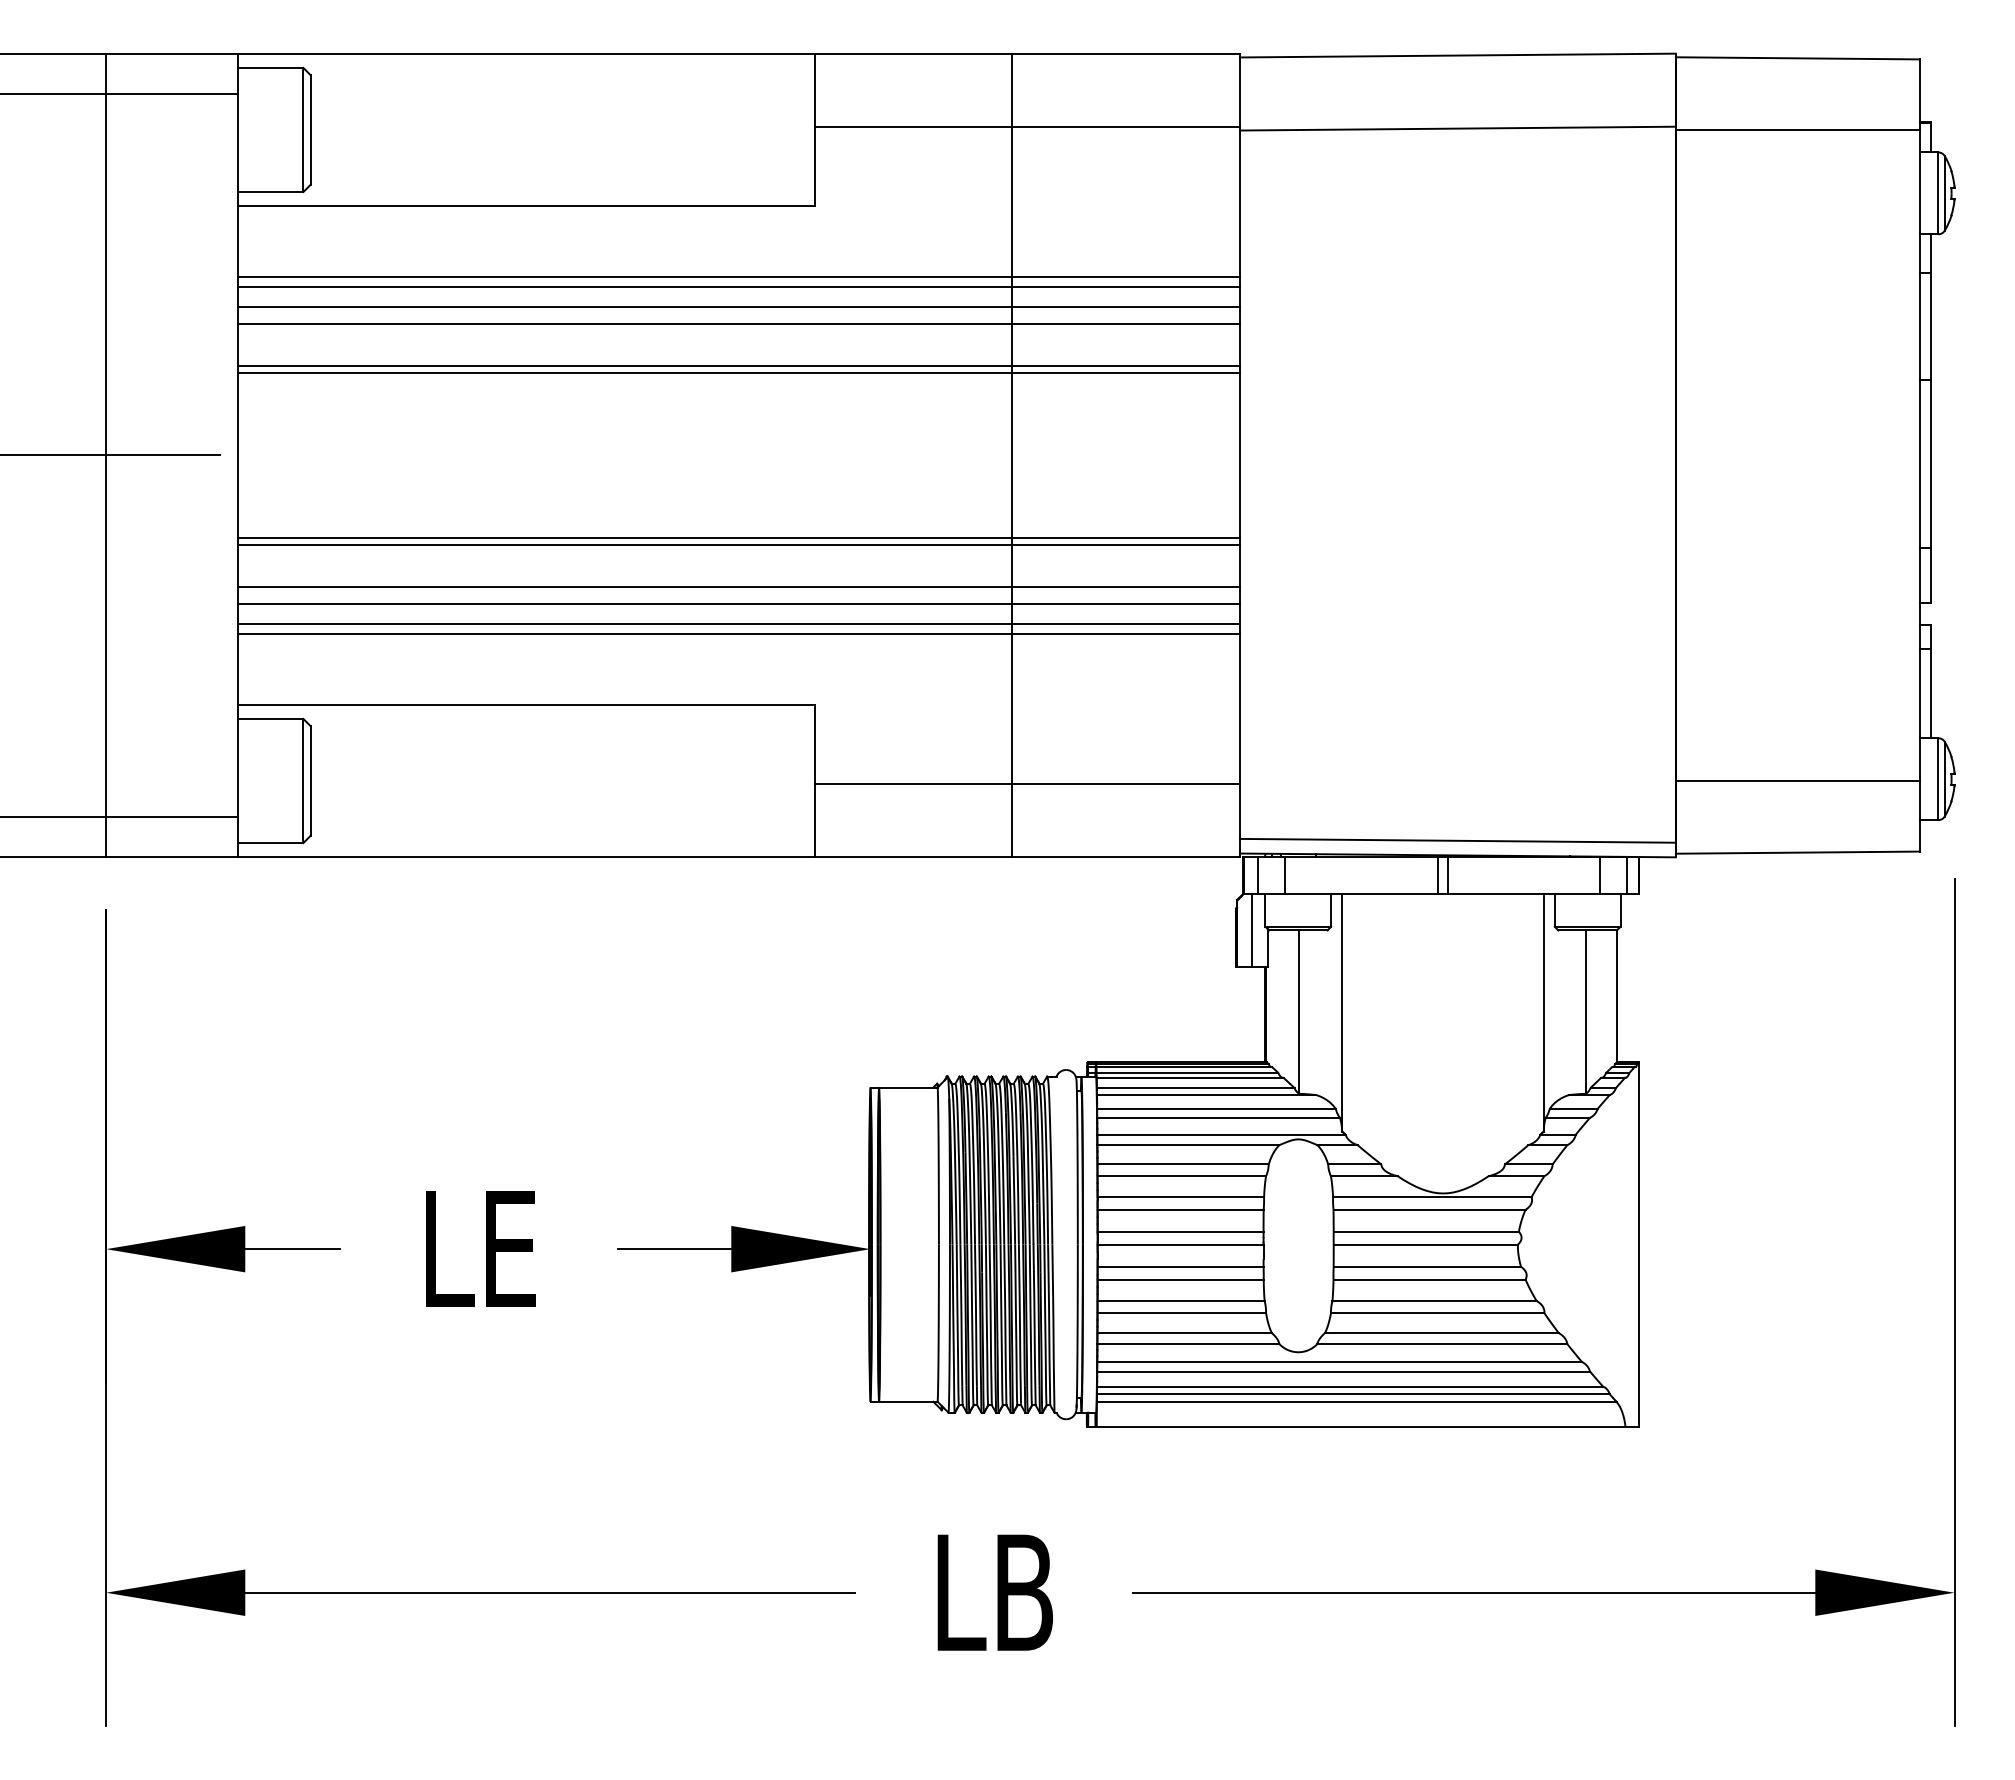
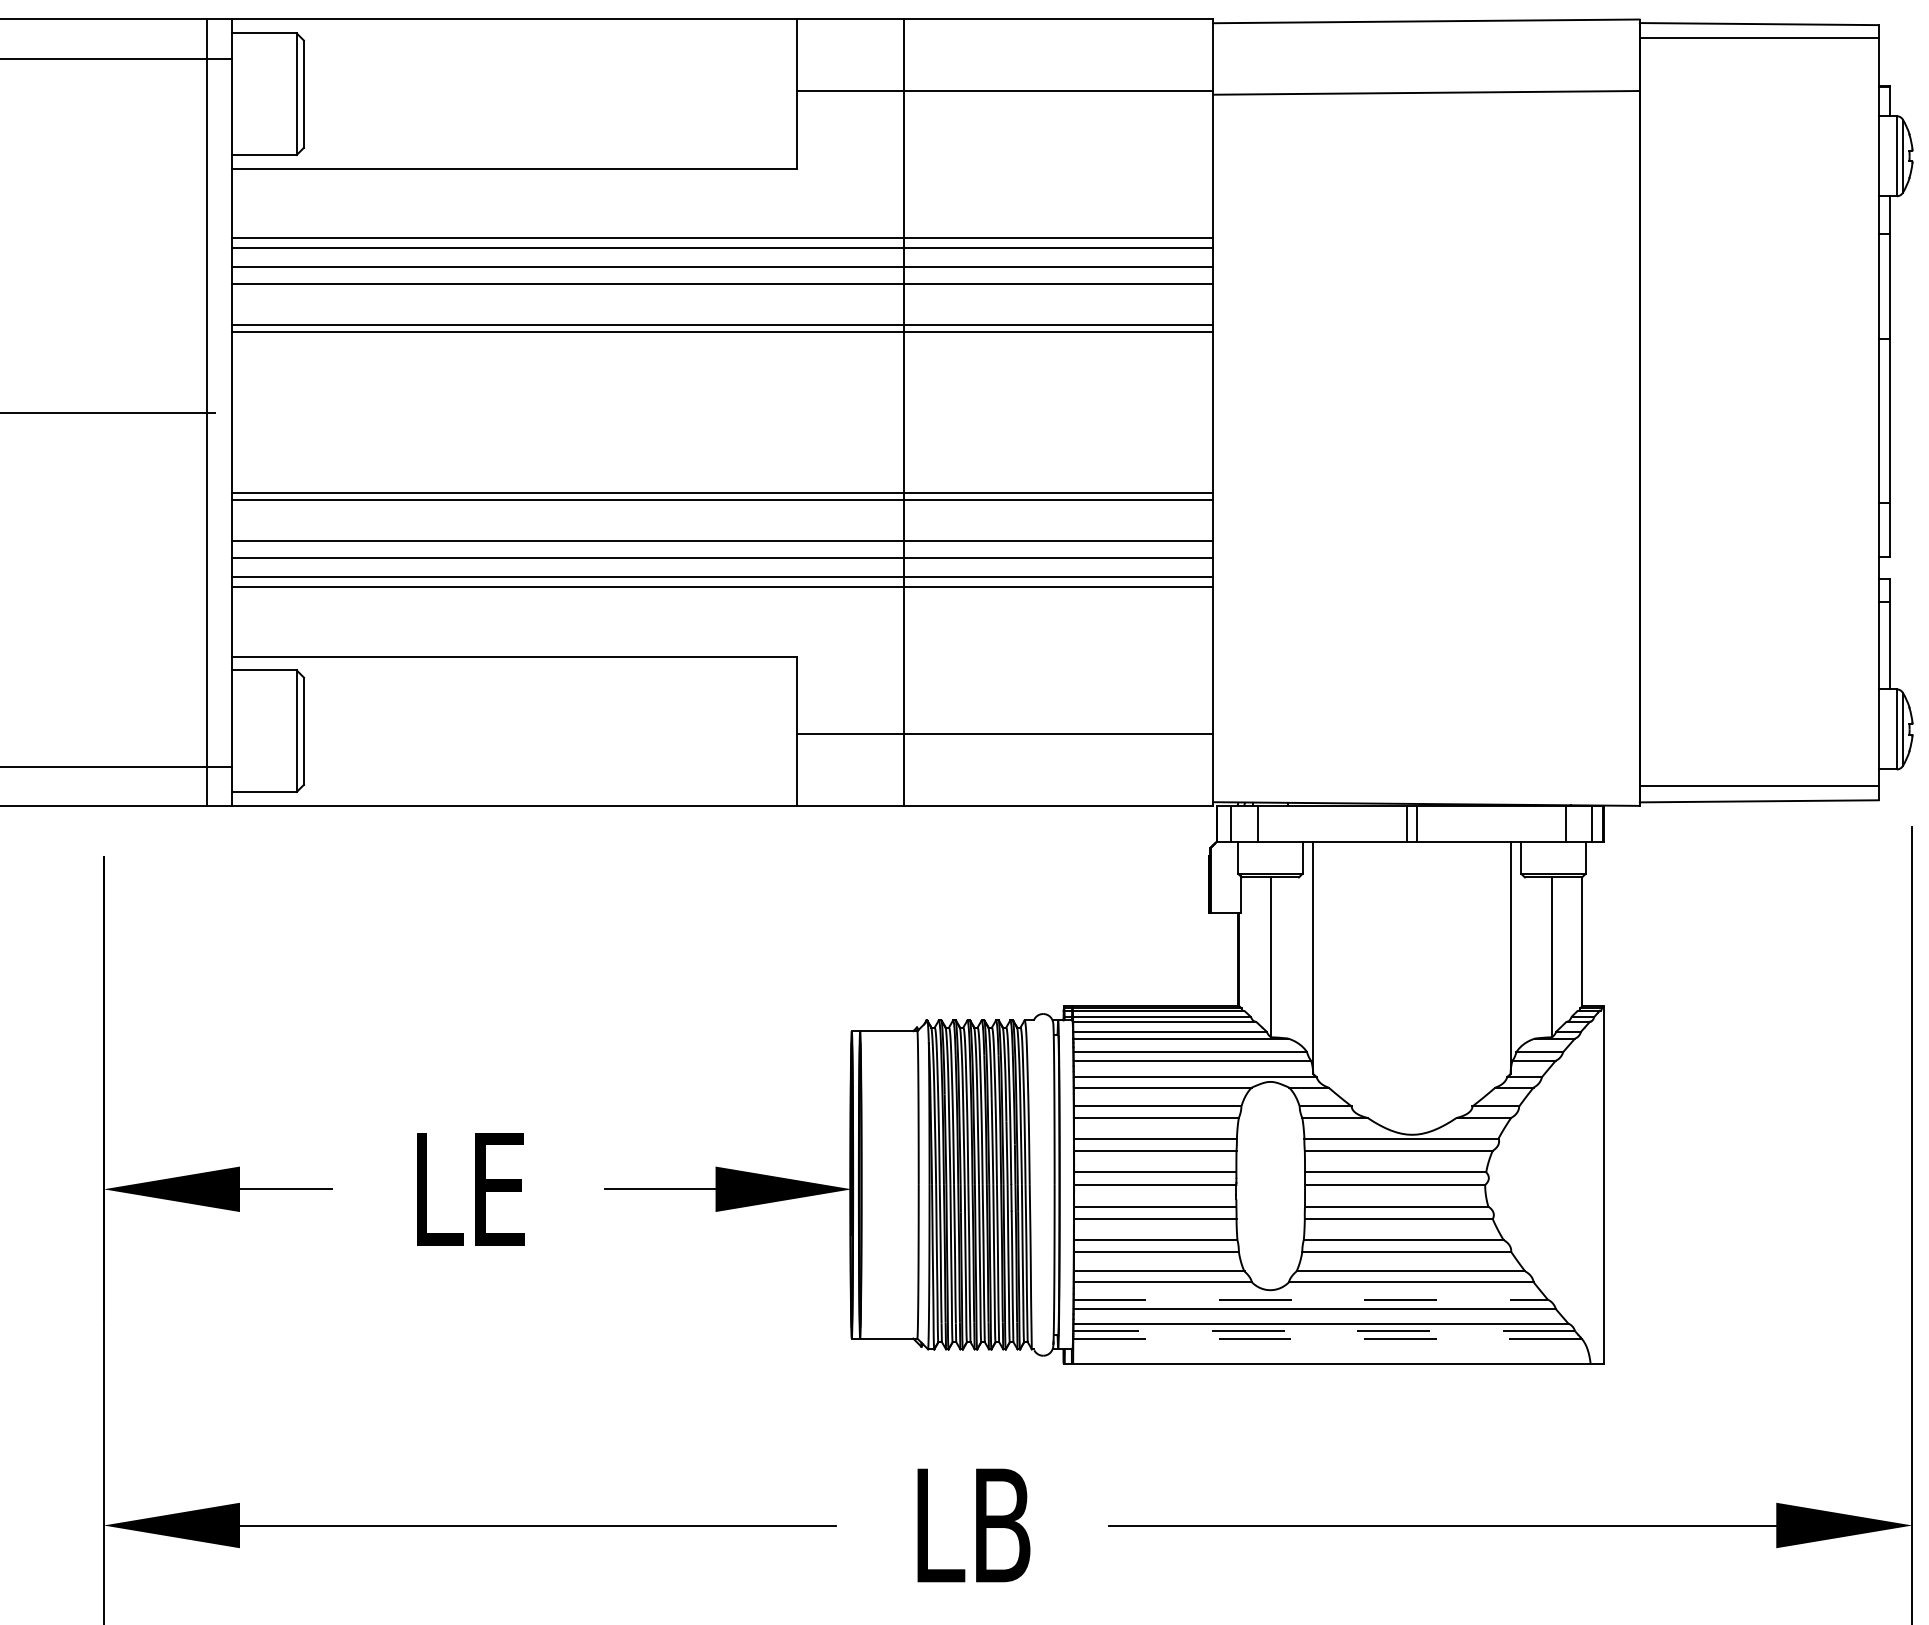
line: (1797, 130) -> (1758, 37), moved
line: (106, 455) -> (207, 412), moved
line: (1012, 455) -> (904, 412), moved
line: (1797, 780) -> (1758, 785), moved
line: (1457, 840) -> (1426, 789), removed
line: (1251, 929) -> (1224, 876), removed
line: (1340, 1362) -> (1311, 1300), solid -> dashed
line: (1352, 1394) -> (1323, 1331), solid -> dashed
line: (1356, 1401) -> (1327, 1338), solid -> dashed

